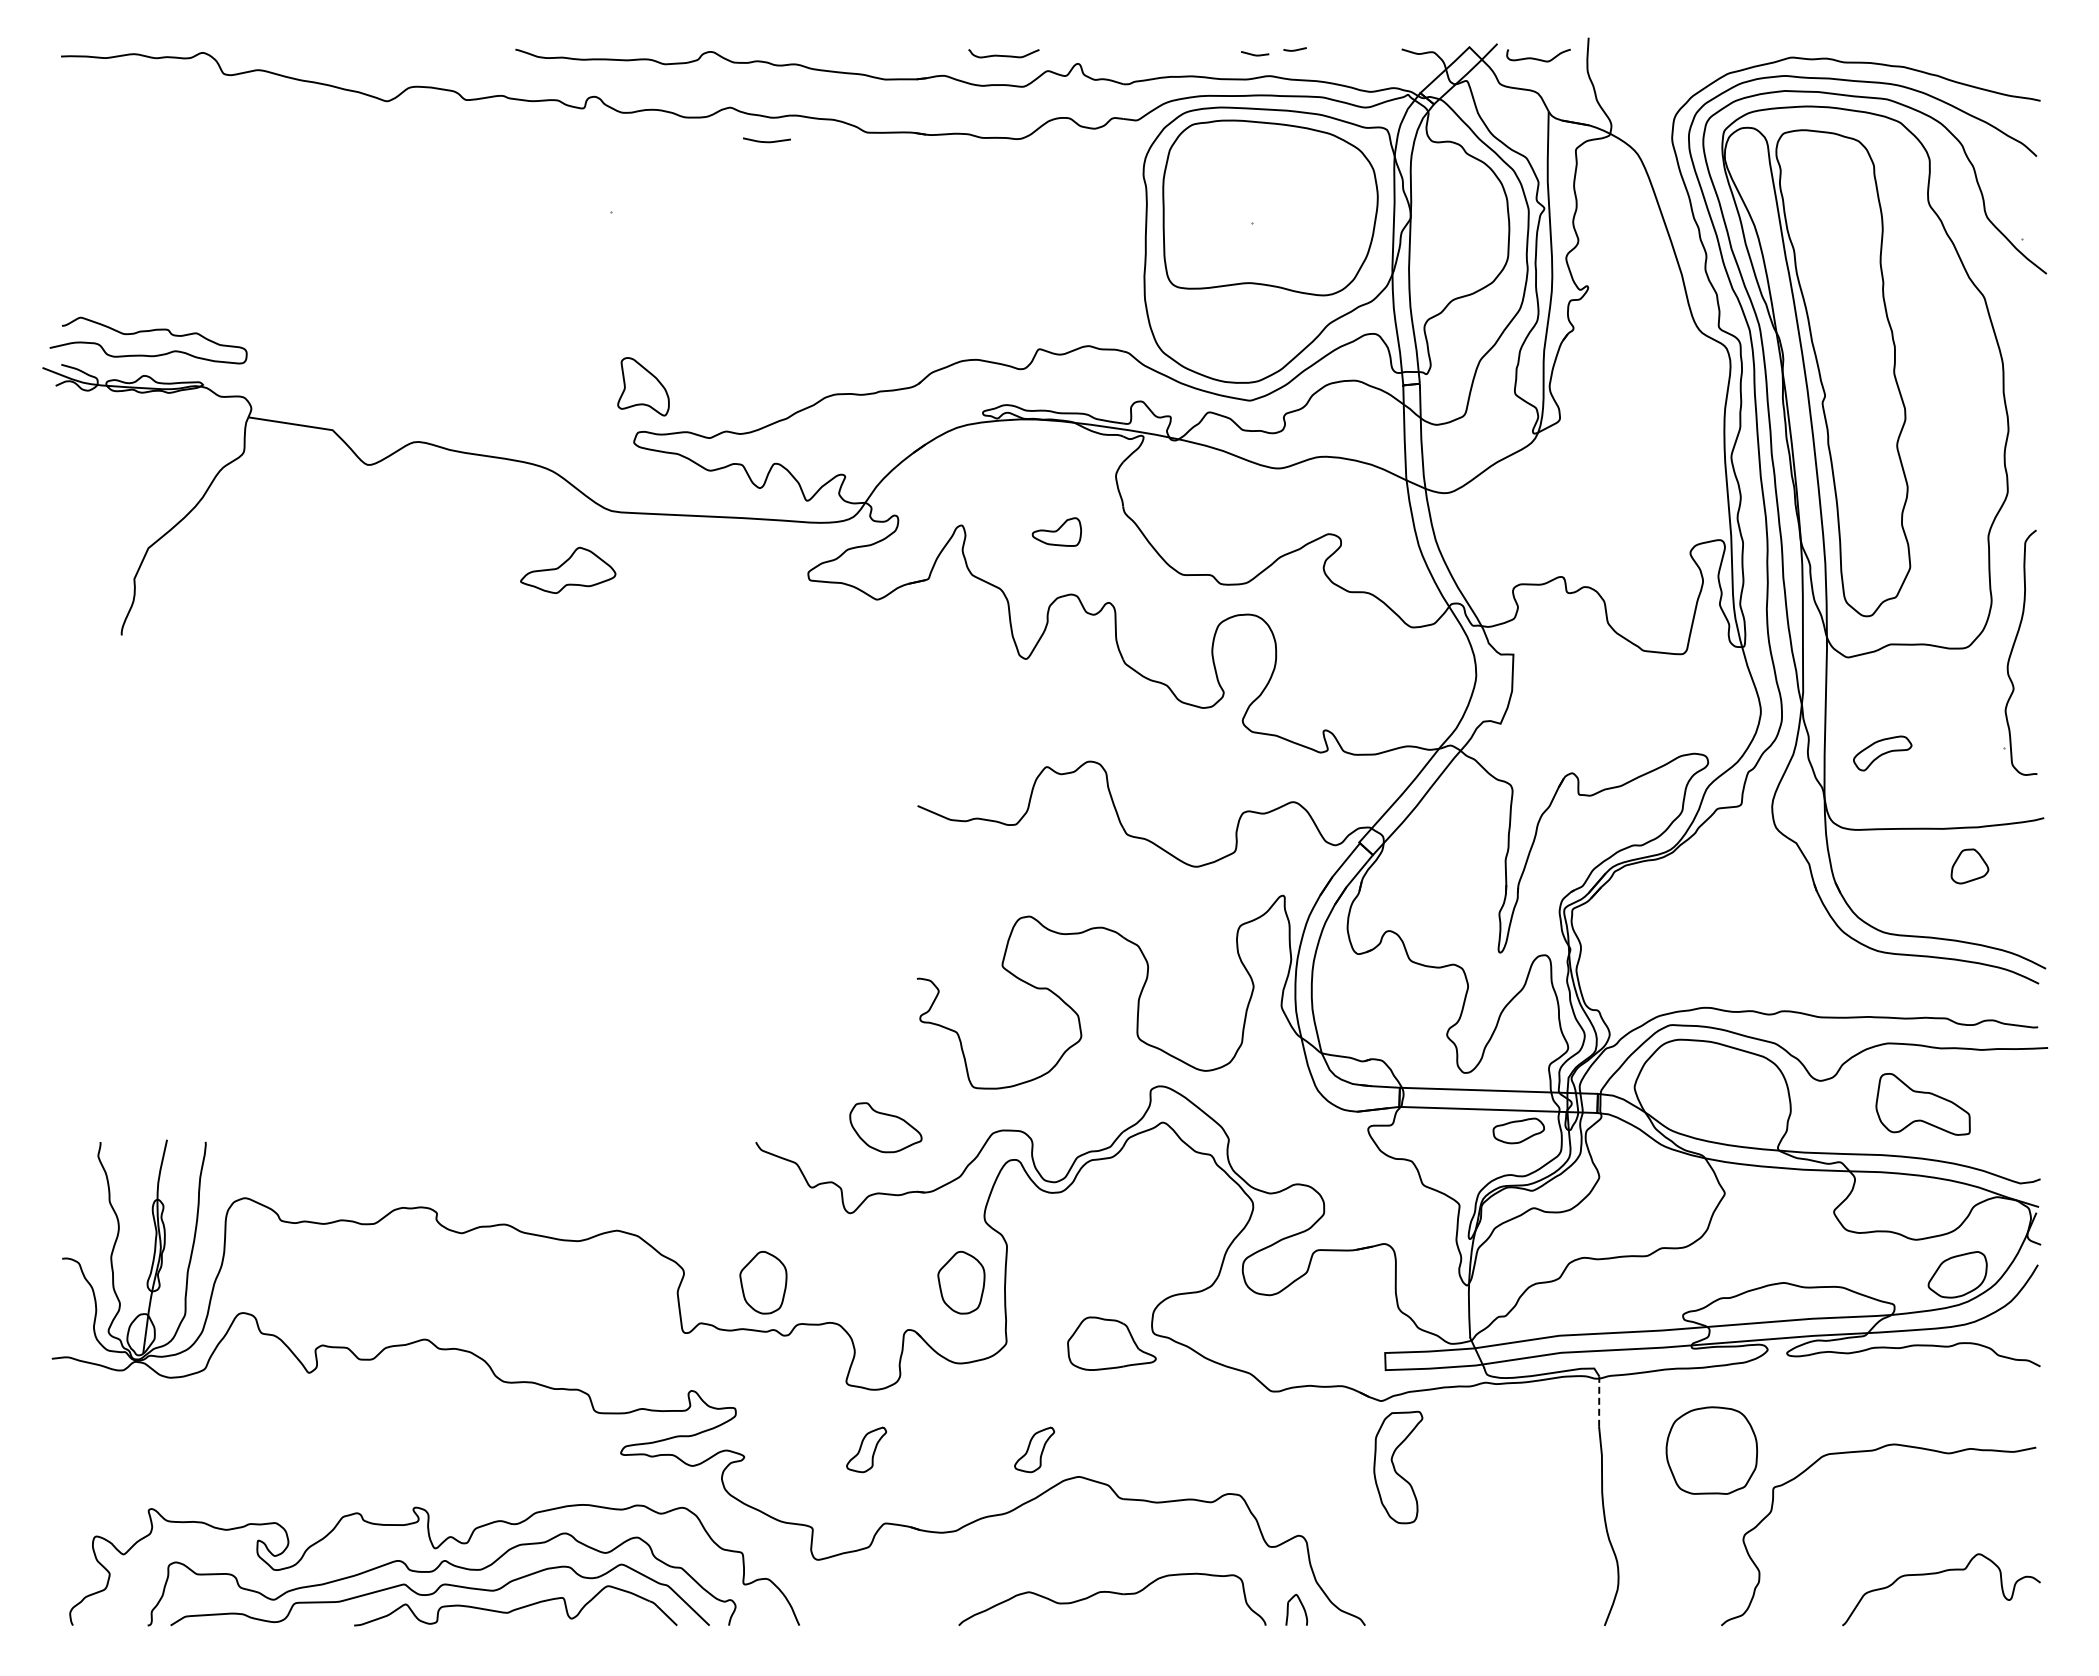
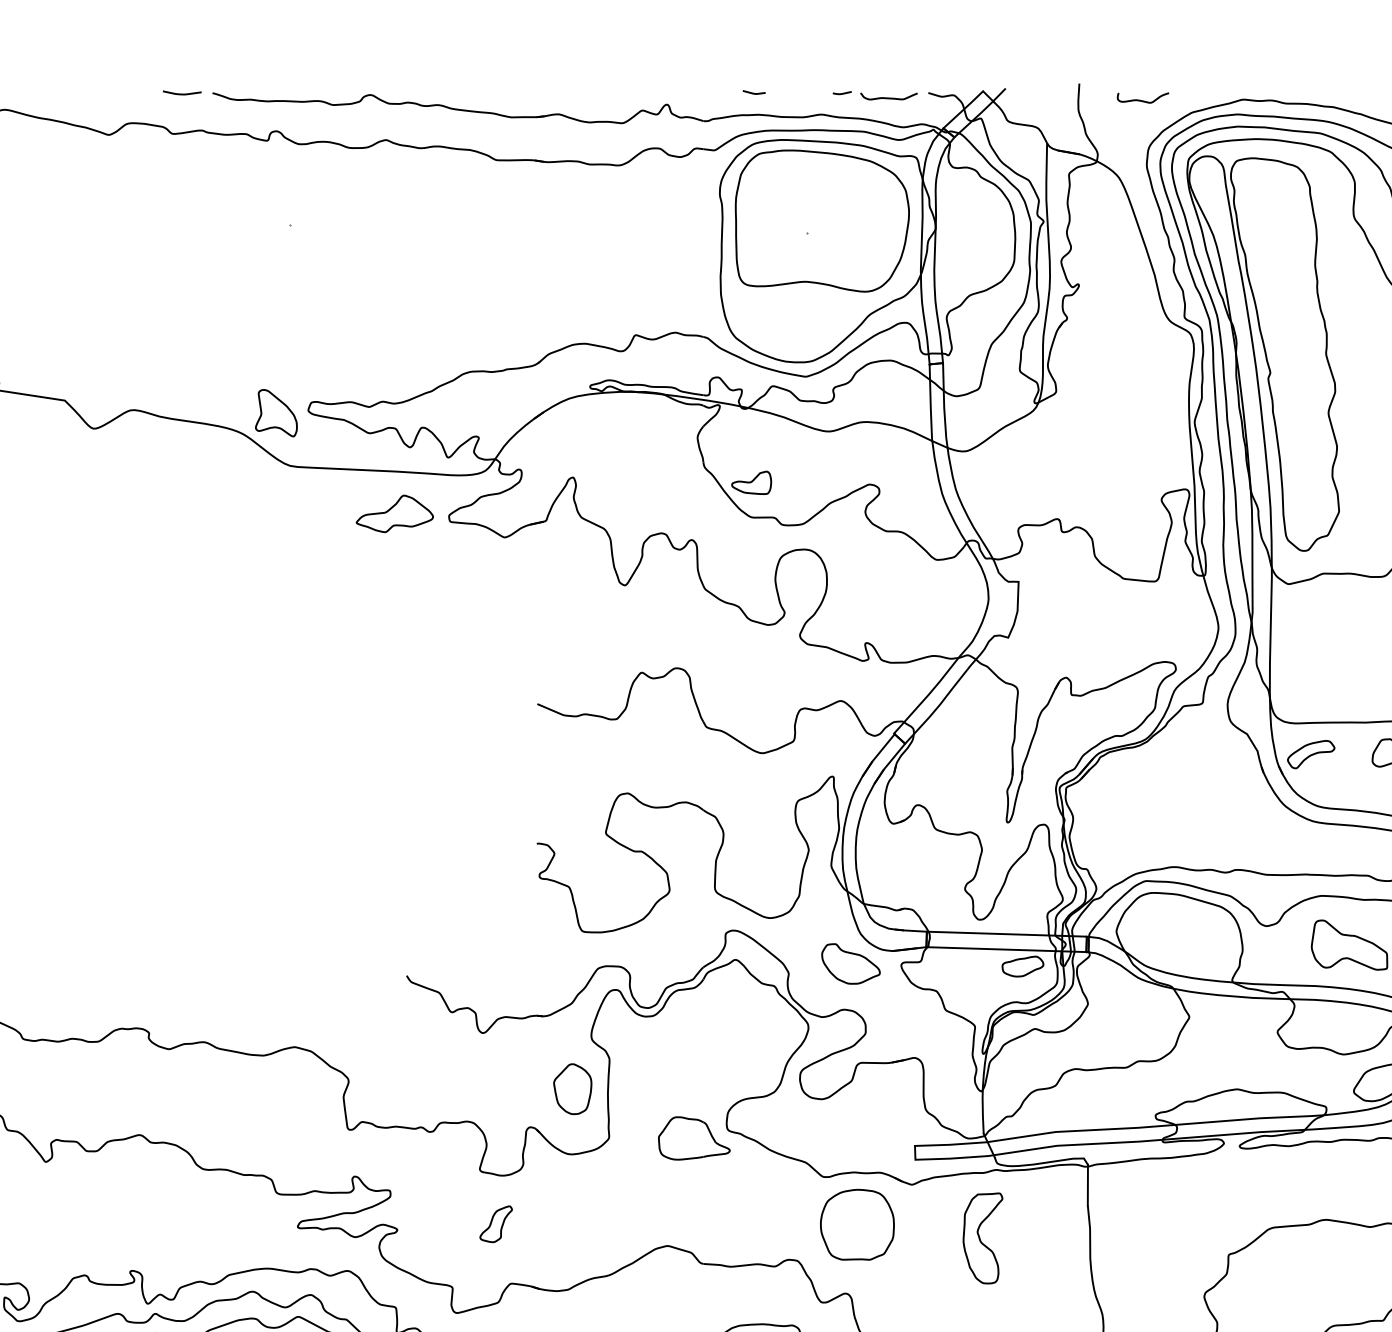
line: (1255, 54) -> (754, 93), moved
curve: (1003, 55) -> (888, 97), moved
curve: (1538, 58) -> (1143, 100), moved
curve: (766, 141) -> (181, 93), moved
part: (643, 386) -> (276, 412), moved
part: (1056, 531) -> (751, 482), moved
part: (568, 569) -> (395, 513), moved
part: (1882, 753) -> (1311, 754), moved
part: (885, 1127) -> (850, 963), moved
part: (763, 1282) -> (412, 1088), removed
line: (1599, 1401) -> (1088, 1185), dashed -> solid
part: (1034, 1449) -> (631, 1223), removed
part: (1711, 1450) -> (857, 1224), moved
part: (1398, 1467) -> (983, 1238), moved

